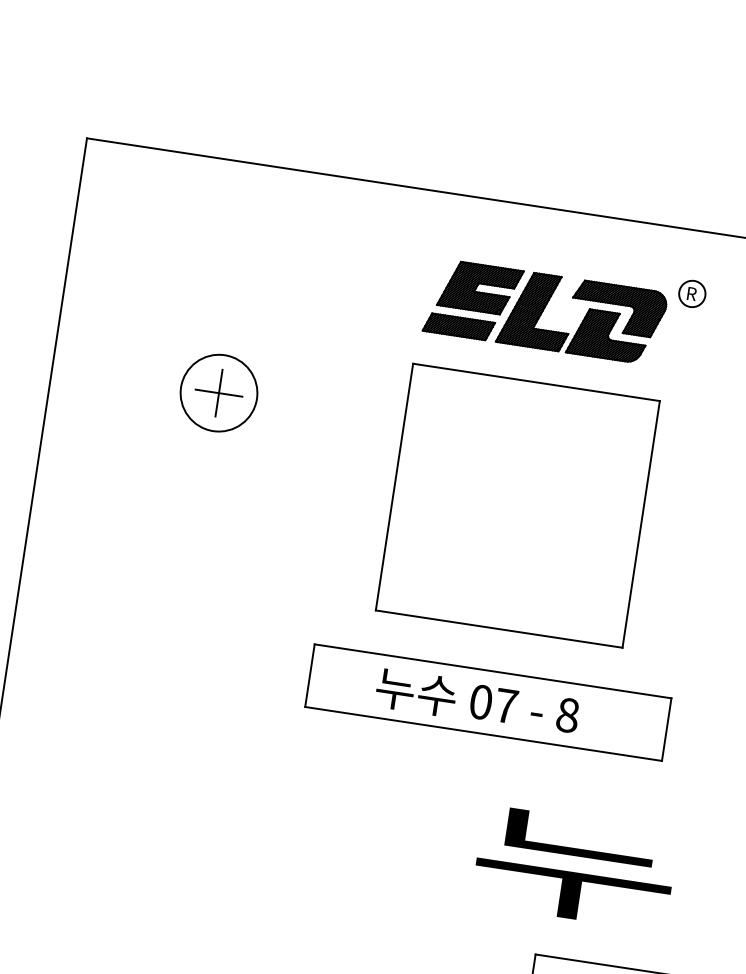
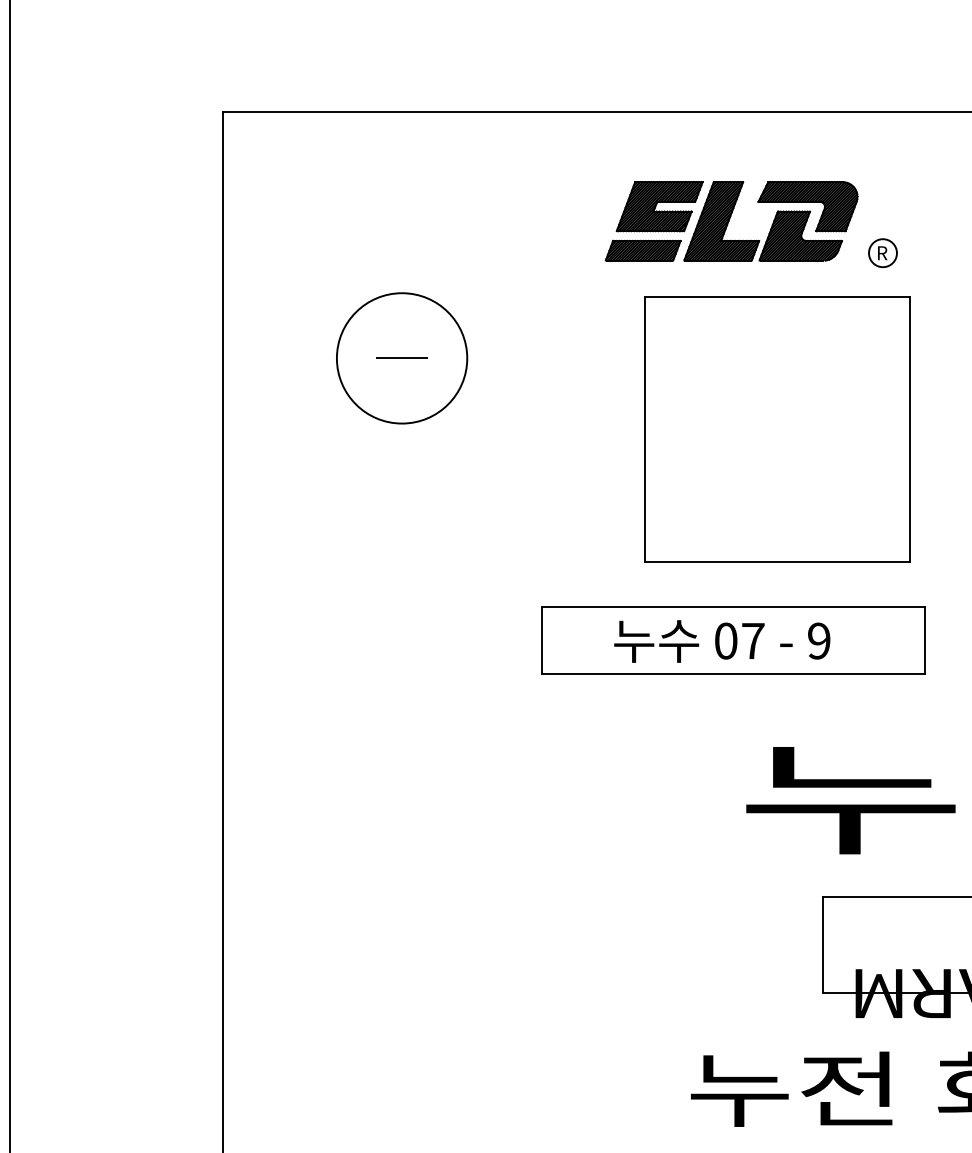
part: (691, 294) -> (882, 253), moved
circle: (218, 393) -> (401, 358), size x1.6
line: (219, 393) -> (402, 358), removed
part: (517, 506) -> (777, 429), moved
text: (568, 714) -> (819, 640), 8 -> 9

